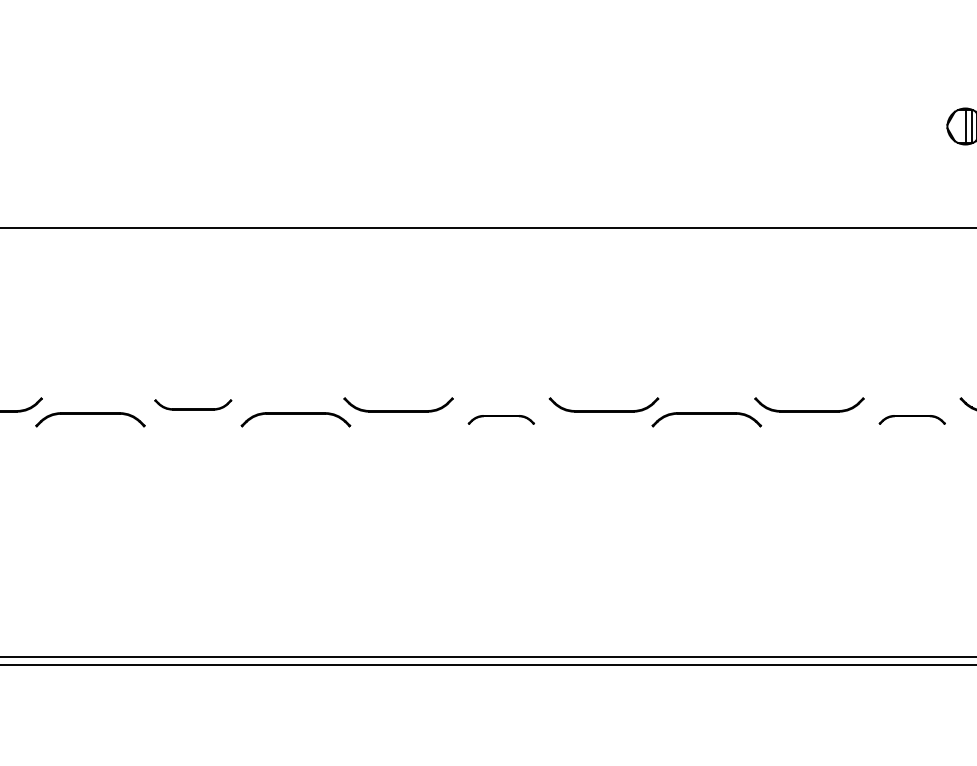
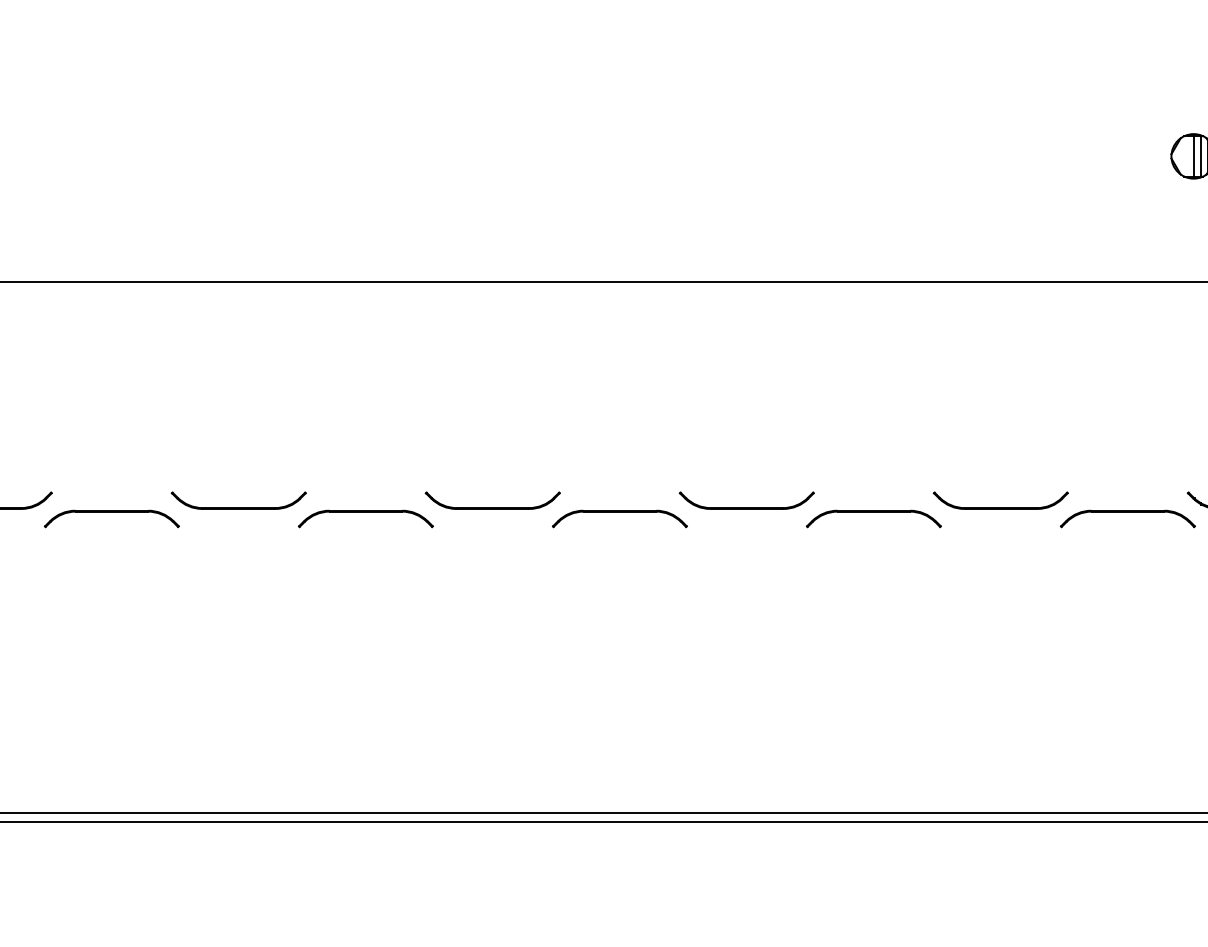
part: (193, 404) -> (239, 500), size x1.43
part: (501, 419) -> (620, 518), size x1.67
part: (912, 419) -> (1128, 518), size x1.67

